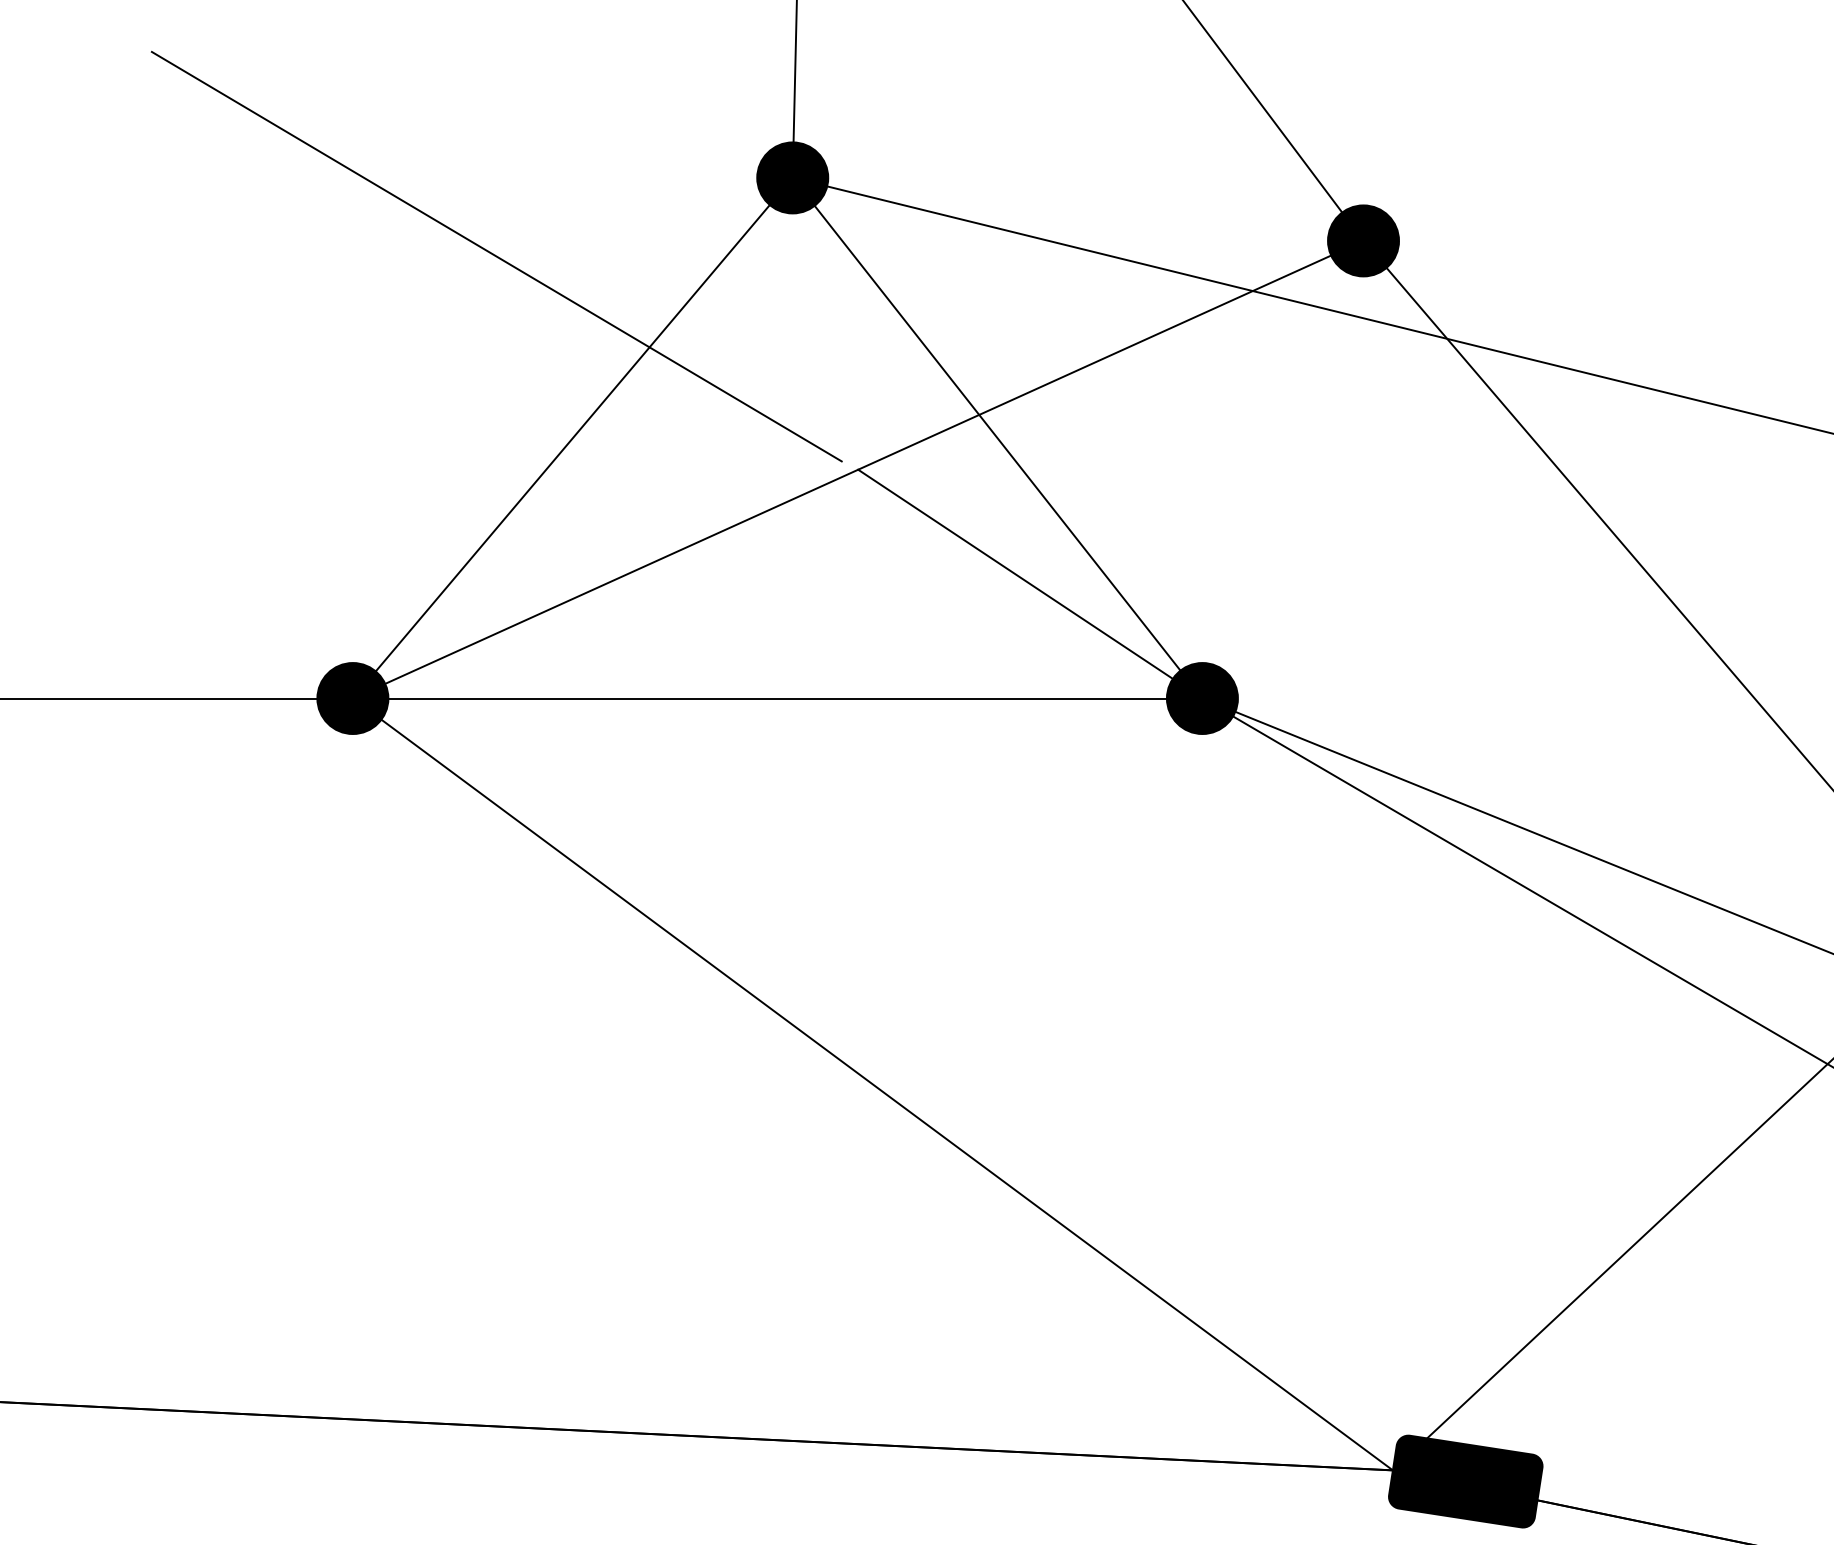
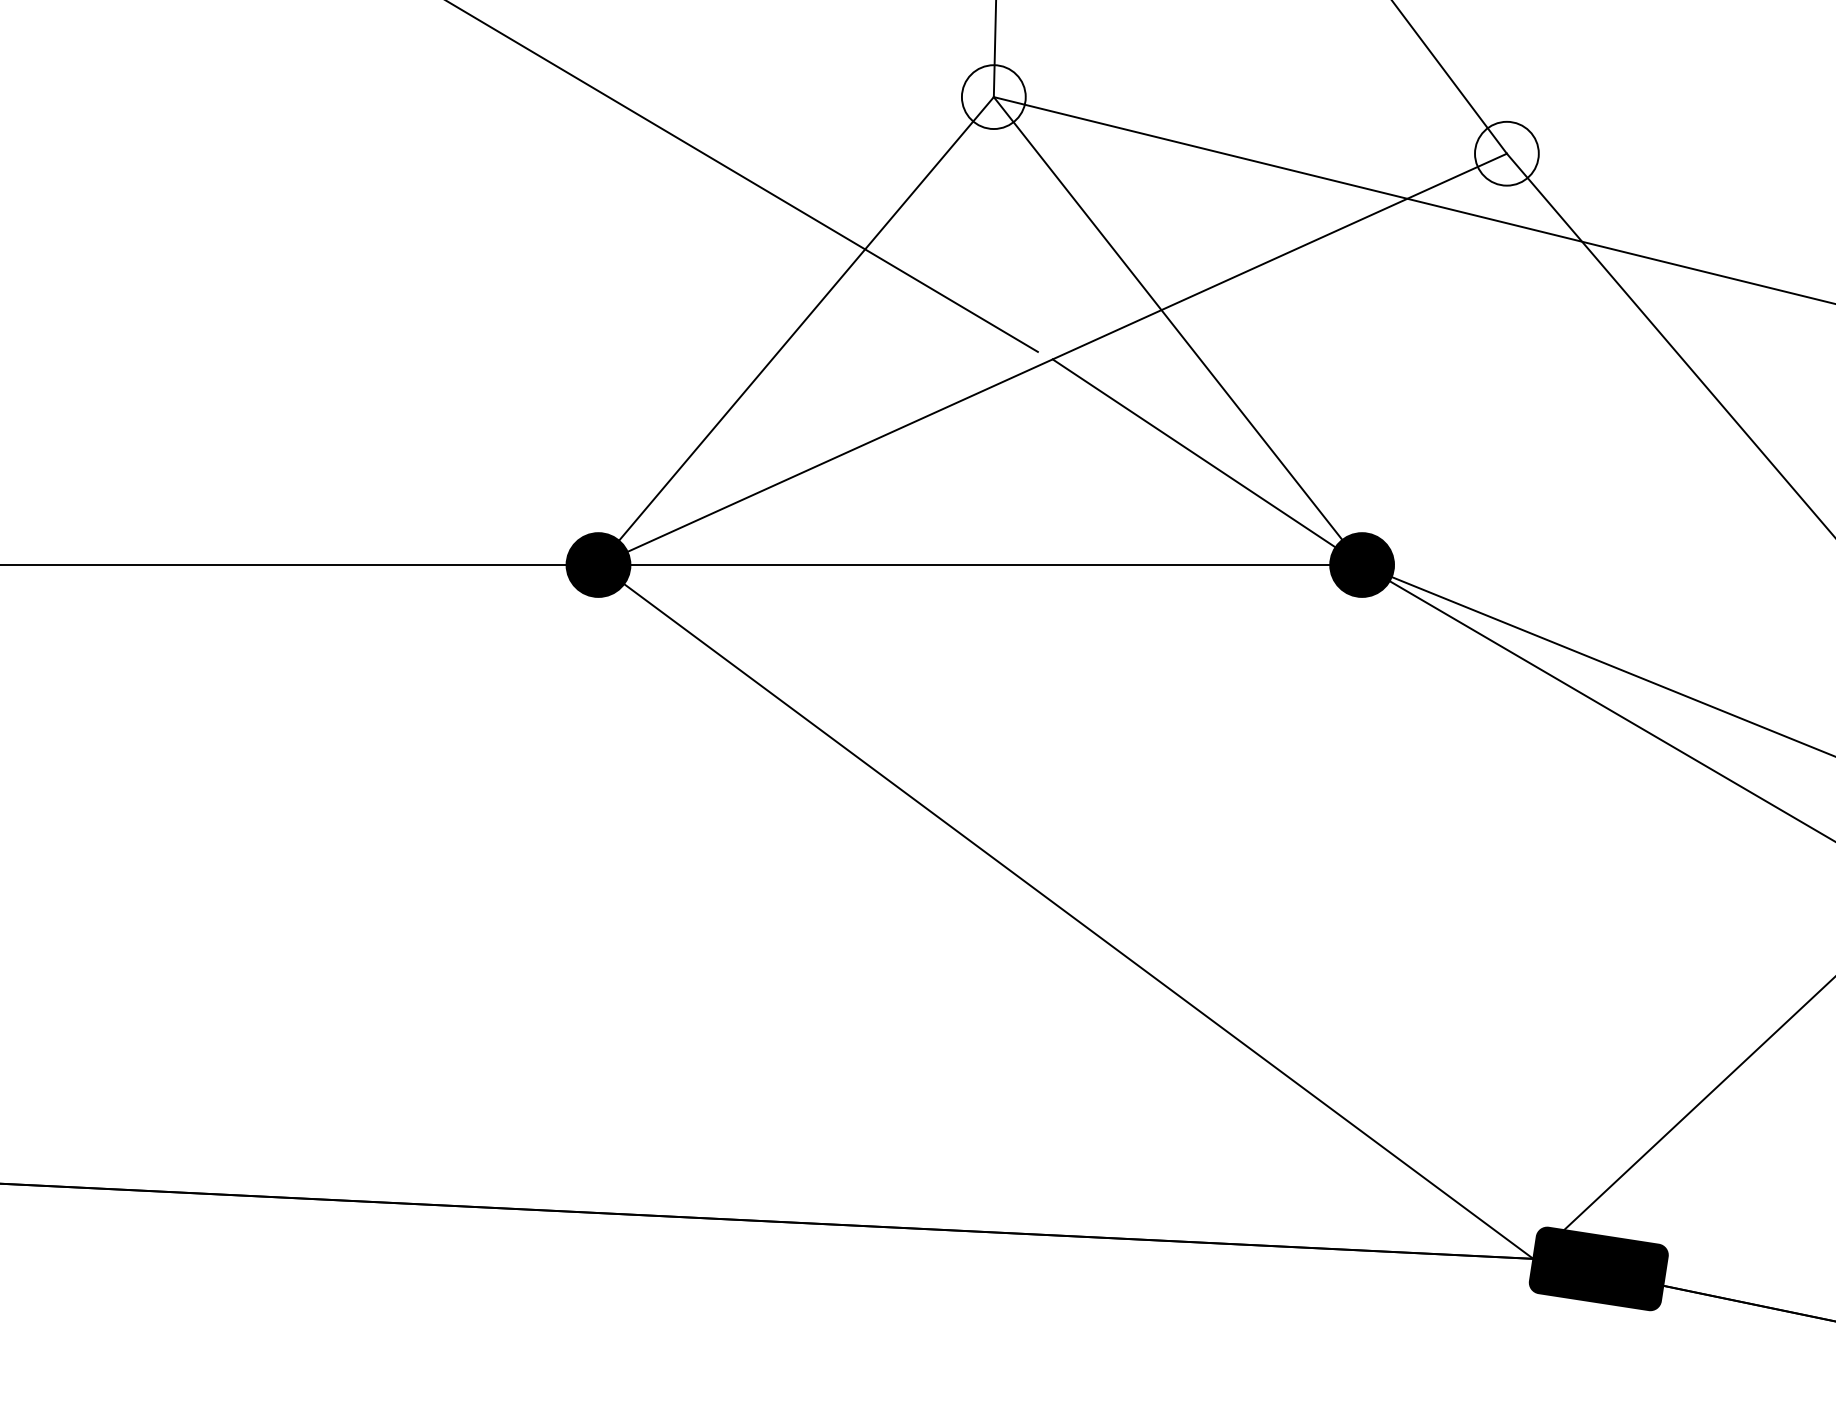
fill: (792, 178) -> (993, 97), removed
fill: (1363, 240) -> (1506, 153), removed

